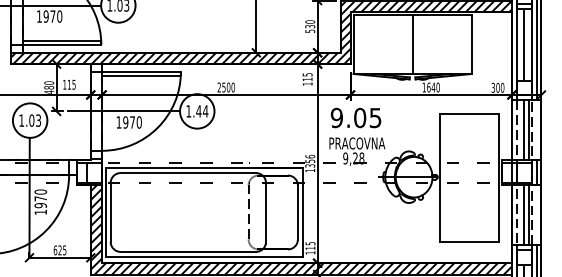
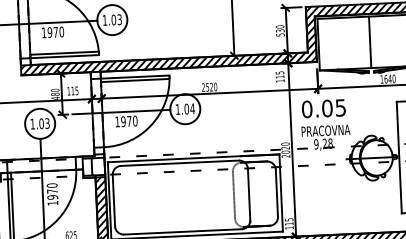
text: (228, 87) -> (211, 87), 2500 -> 2520
text: (198, 111) -> (186, 109), 1.44 -> 1.04
text: (336, 118) -> (306, 109), 9.05 -> 0.05
text: (310, 163) -> (285, 150), 1356 -> 2020

